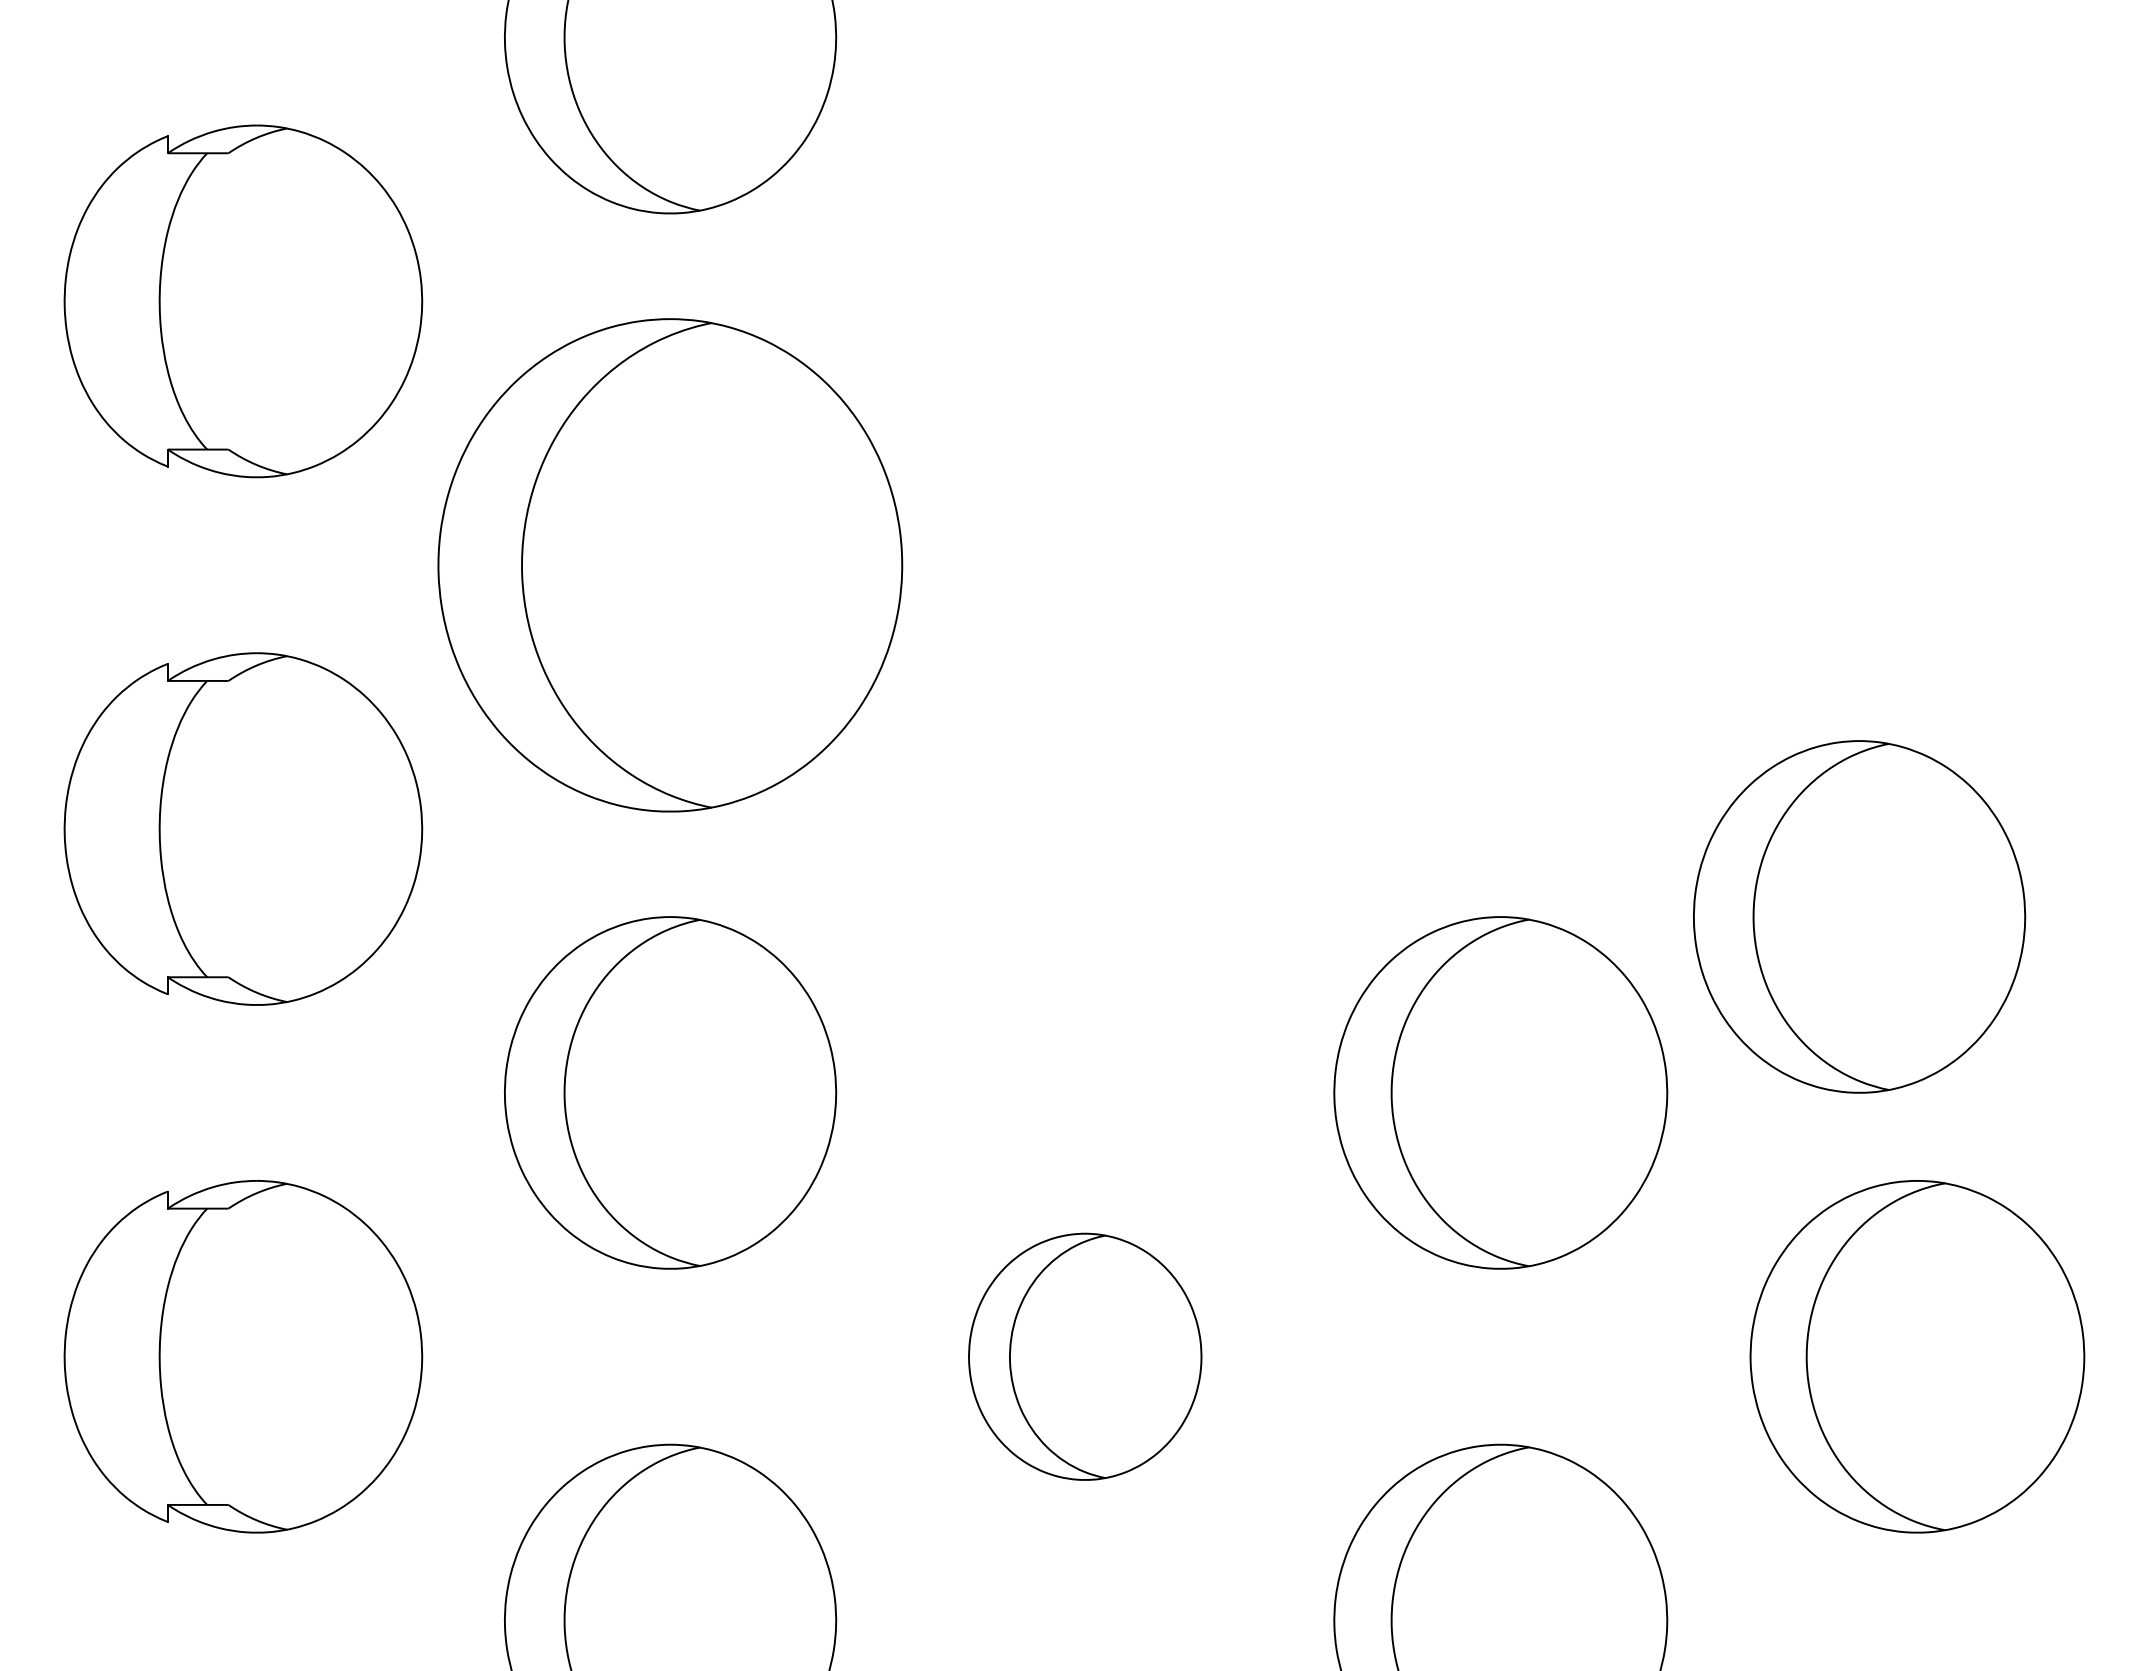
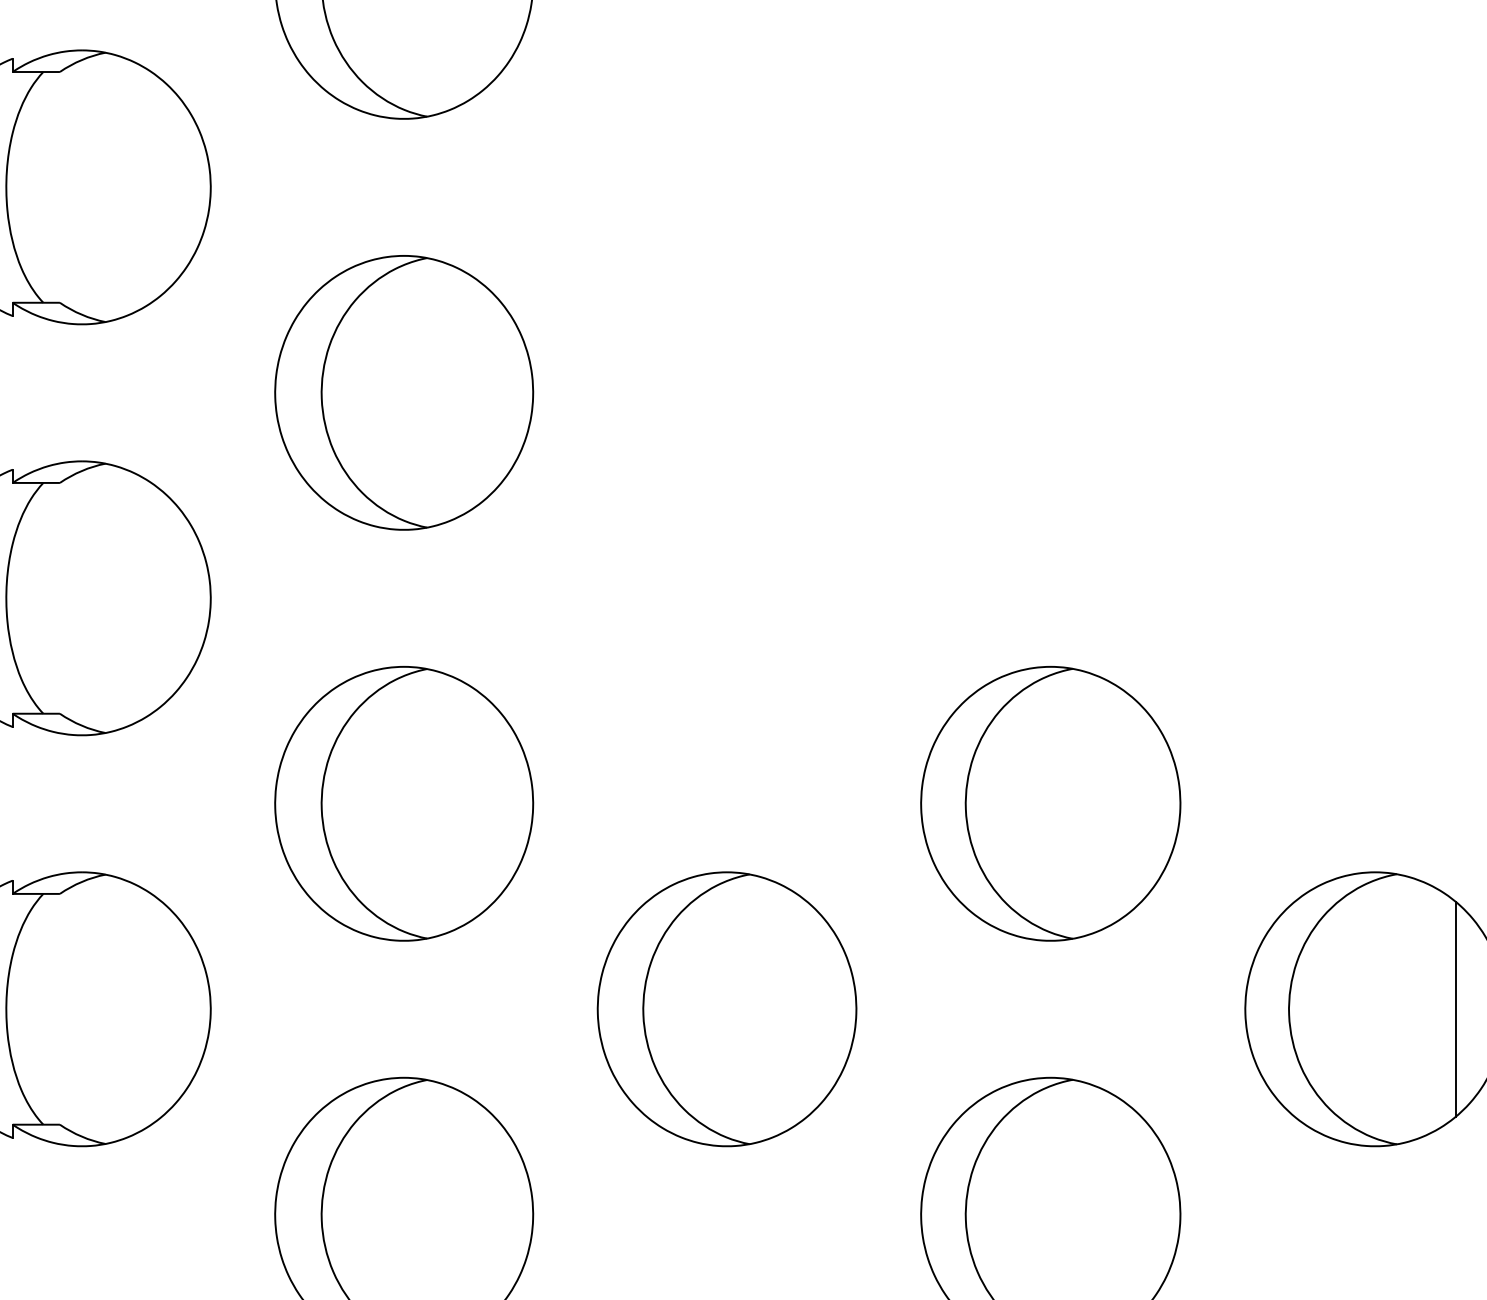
part: (670, 564) -> (404, 392), size x0.71
part: (1859, 916) -> (1330, 666), removed
part: (1085, 1356) -> (727, 1009), size x1.43
line: (2020, 1356) -> (1455, 1009), added

